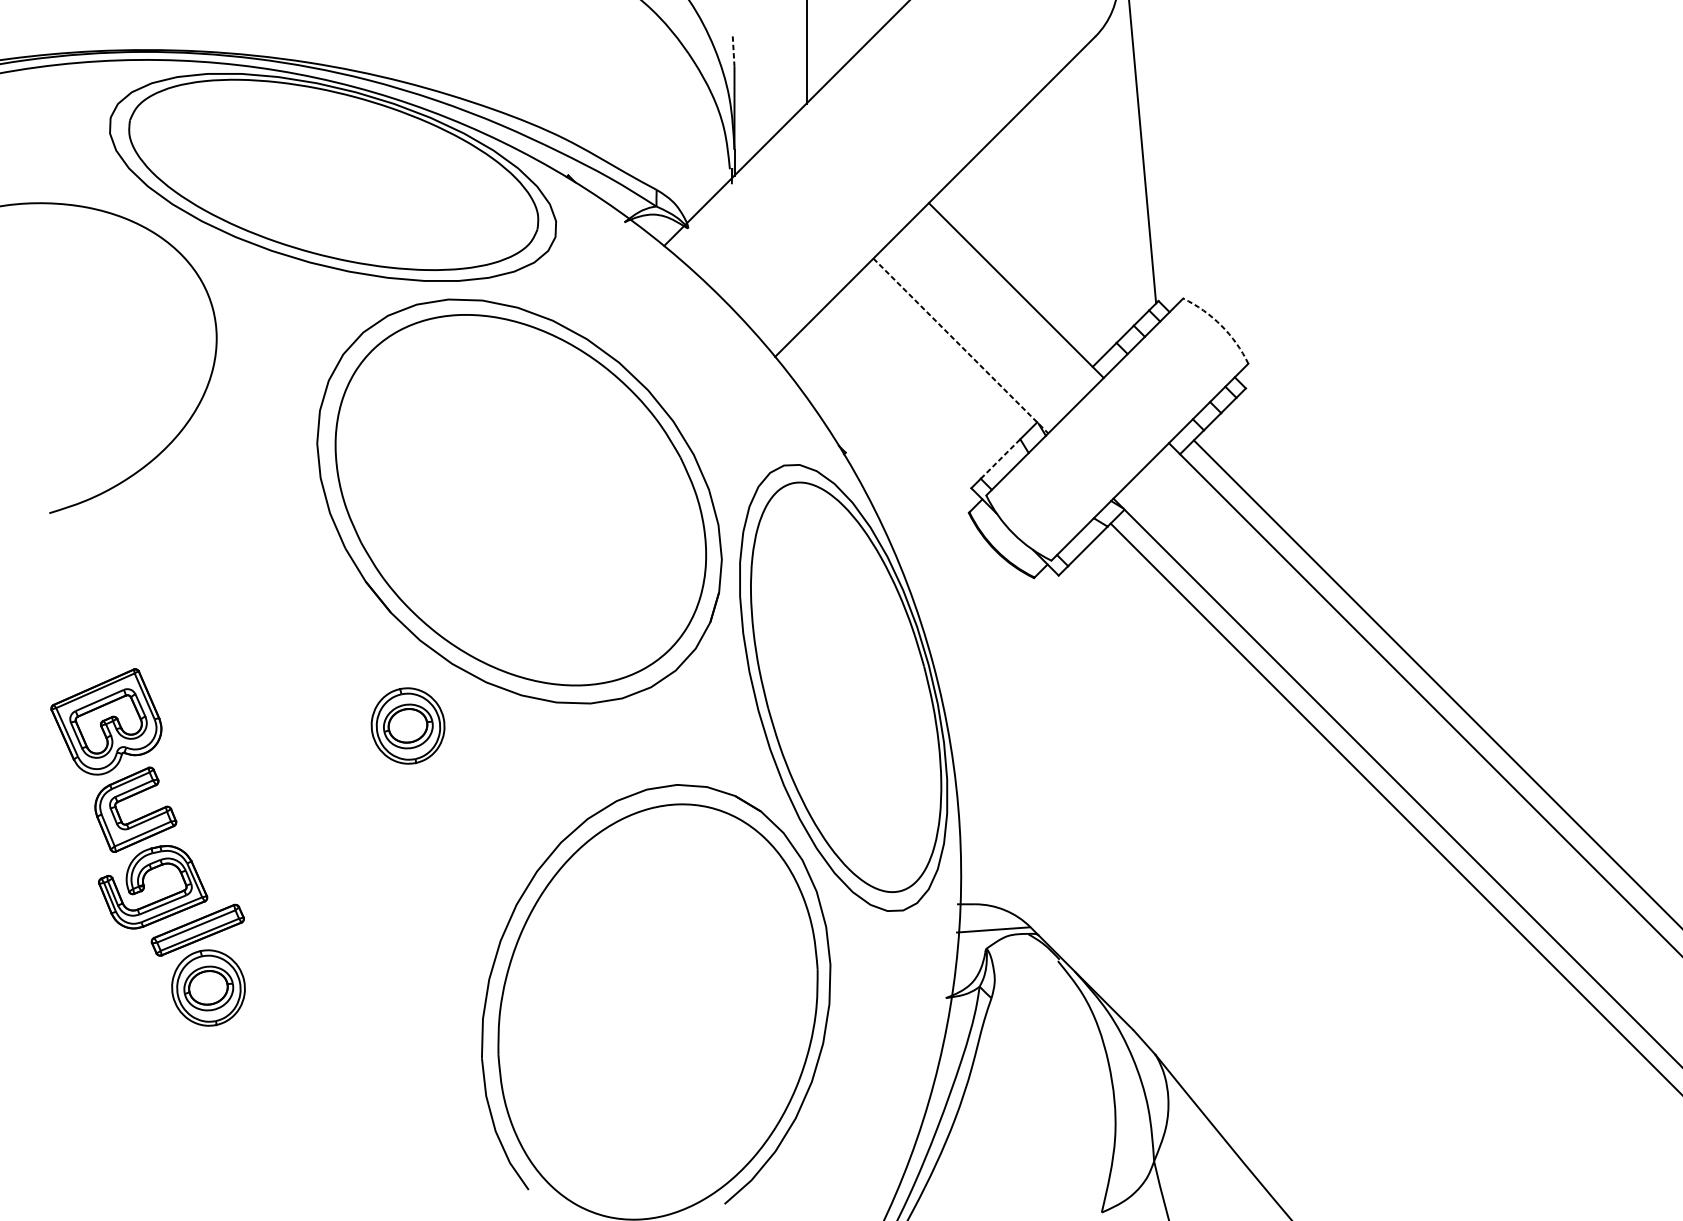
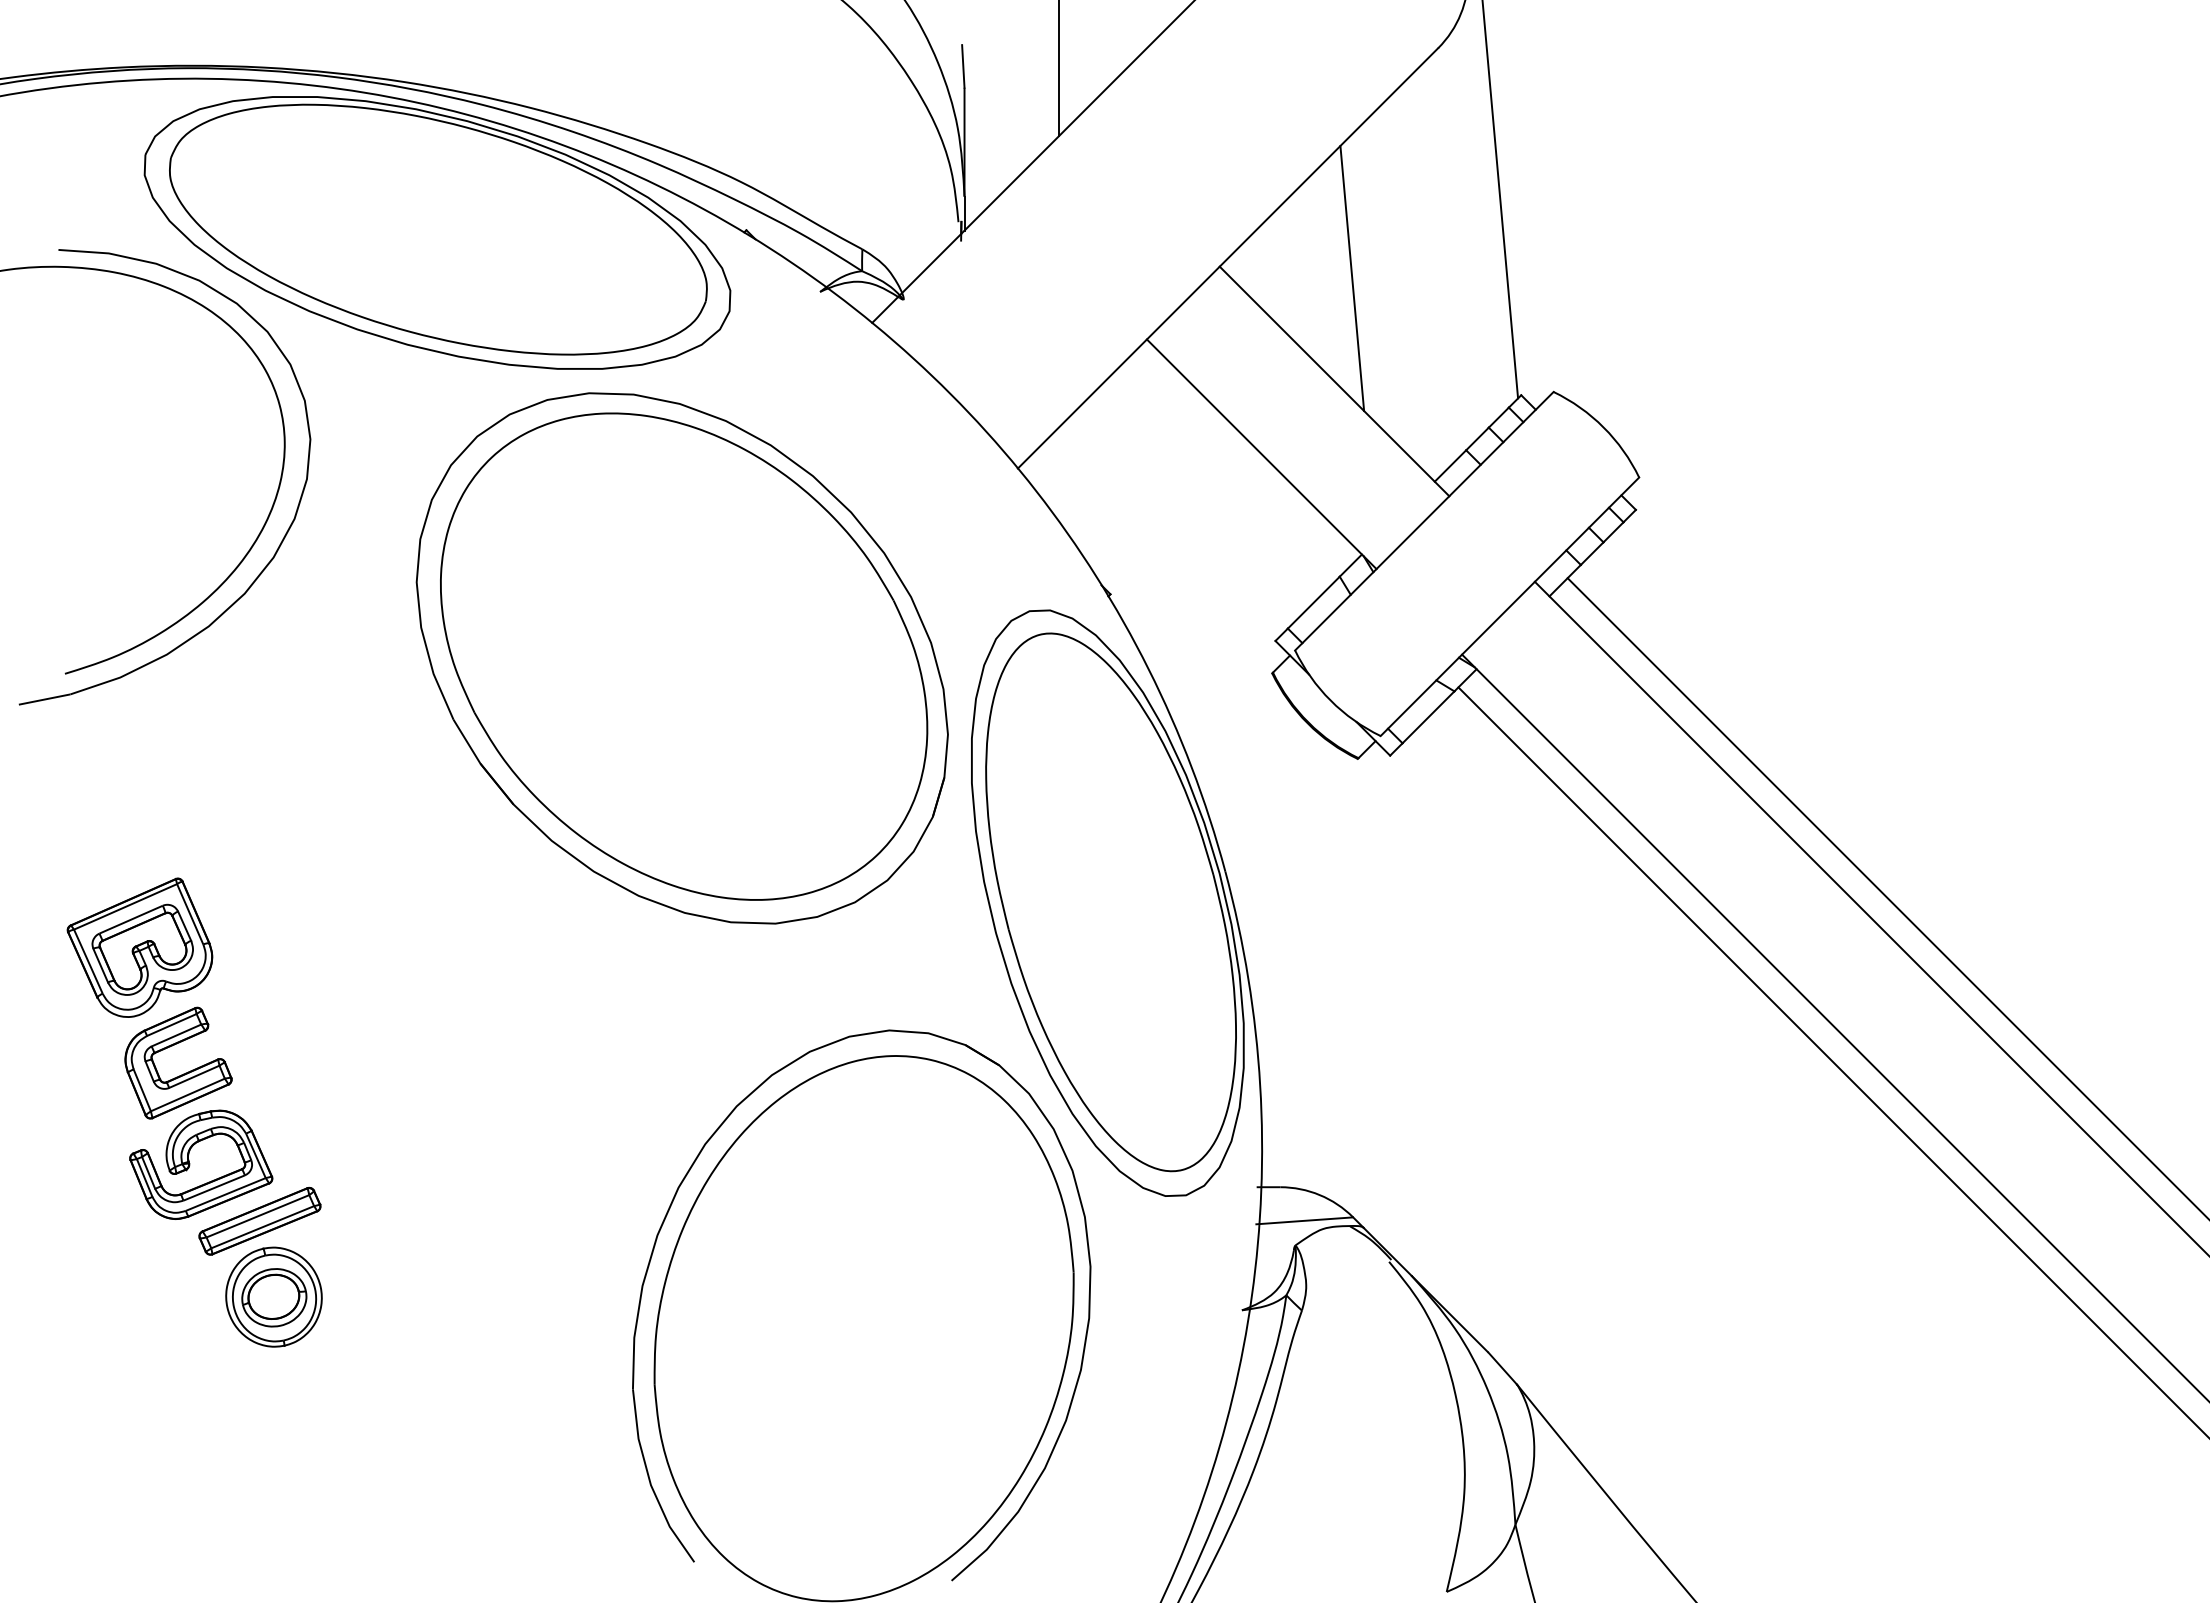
line: (733, 49) -> (963, 65), dashed -> solid
line: (1030, 212) -> (1352, 278), added
arc: (1221, 325) -> (1603, 427), dashed -> solid
line: (961, 346) -> (1262, 454), dashed -> solid
part: (215, 410) -> (282, 538), added
line: (1000, 458) -> (1313, 602), dashed -> solid
part: (407, 725) -> (535, 952), removed

